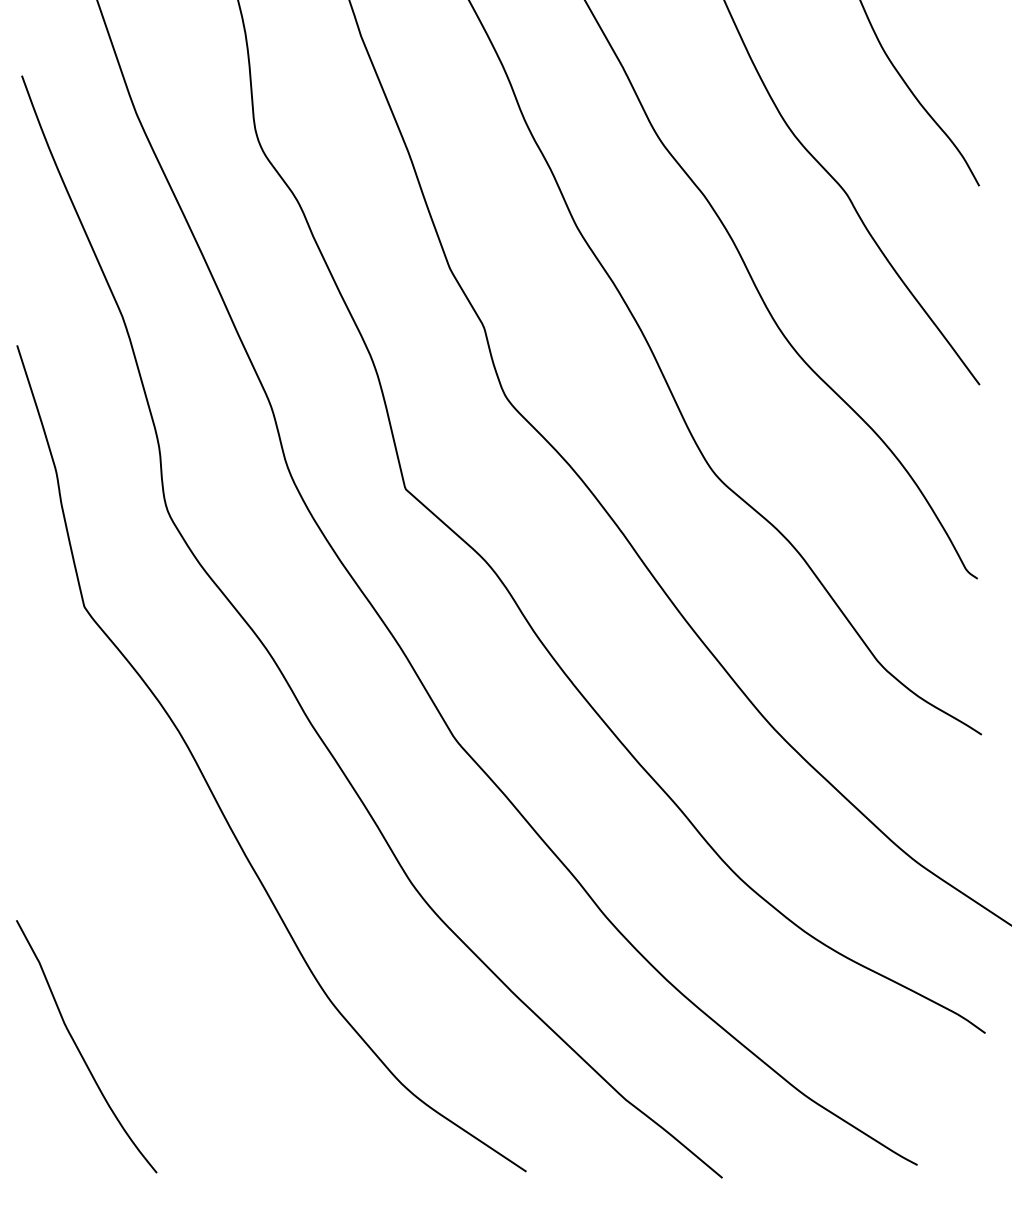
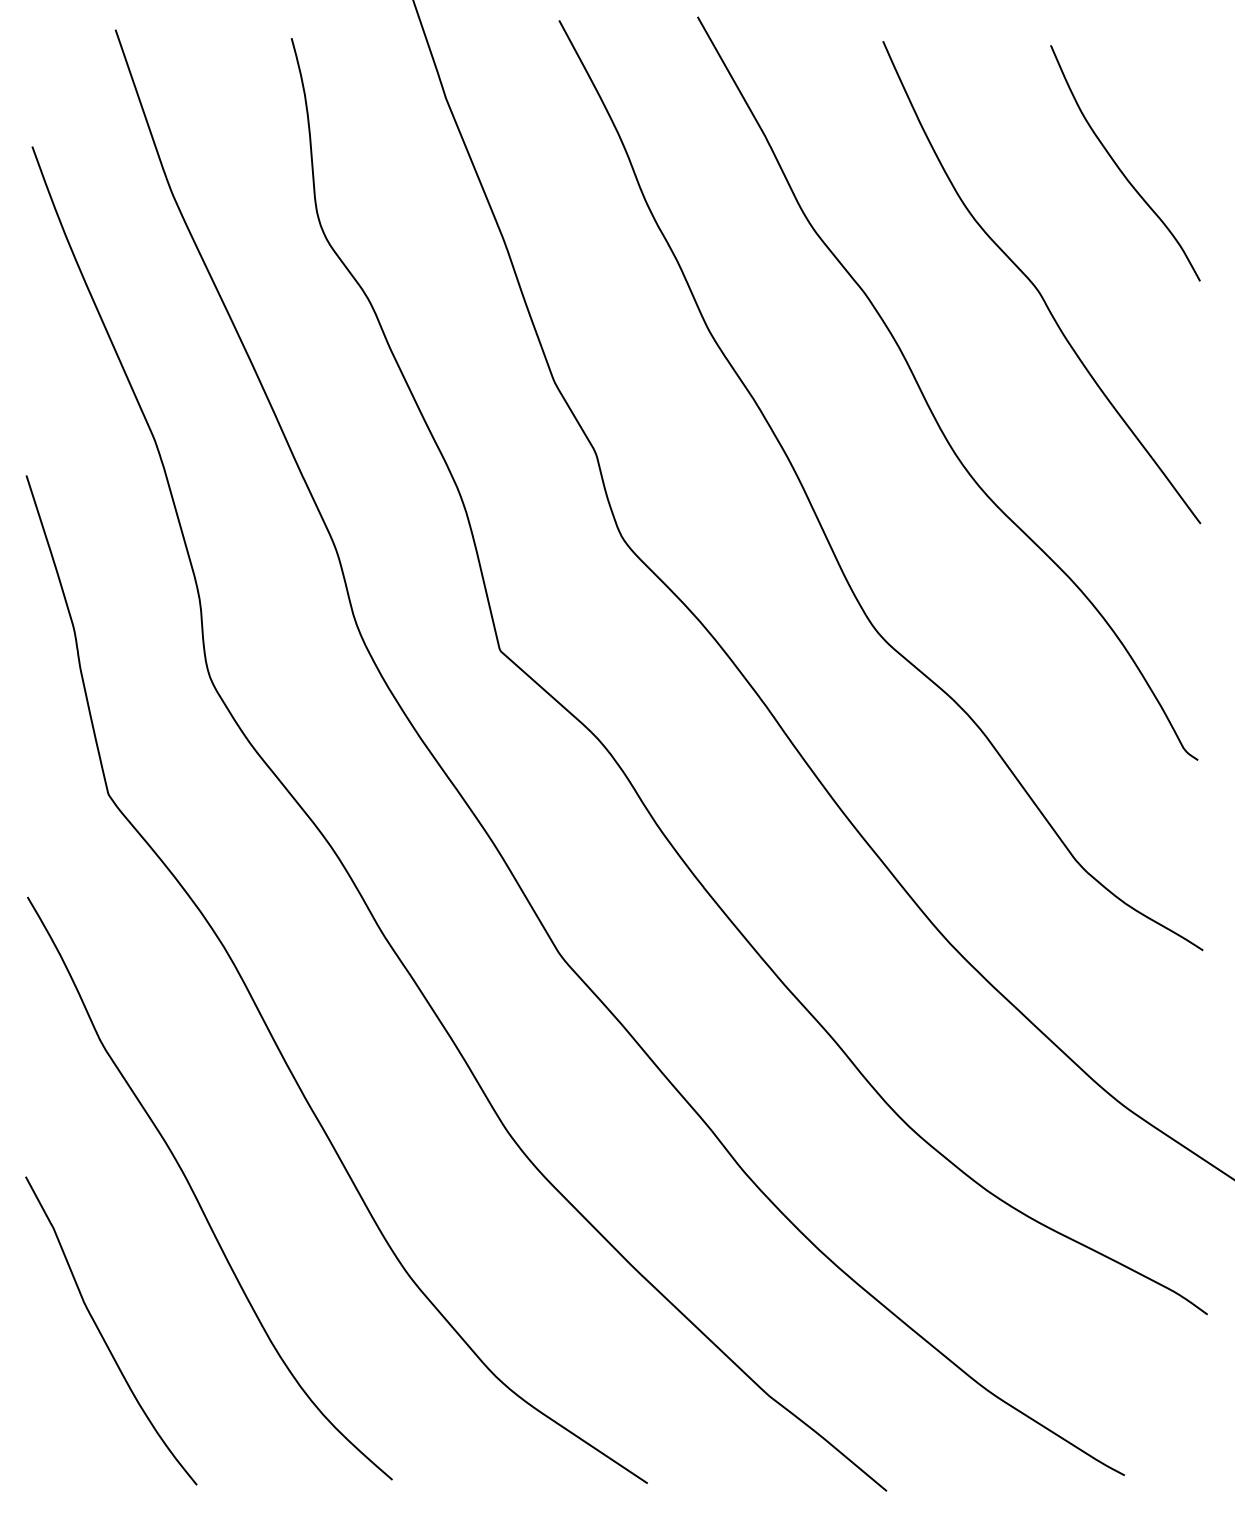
curve: (155, 934) -> (195, 1194), added

